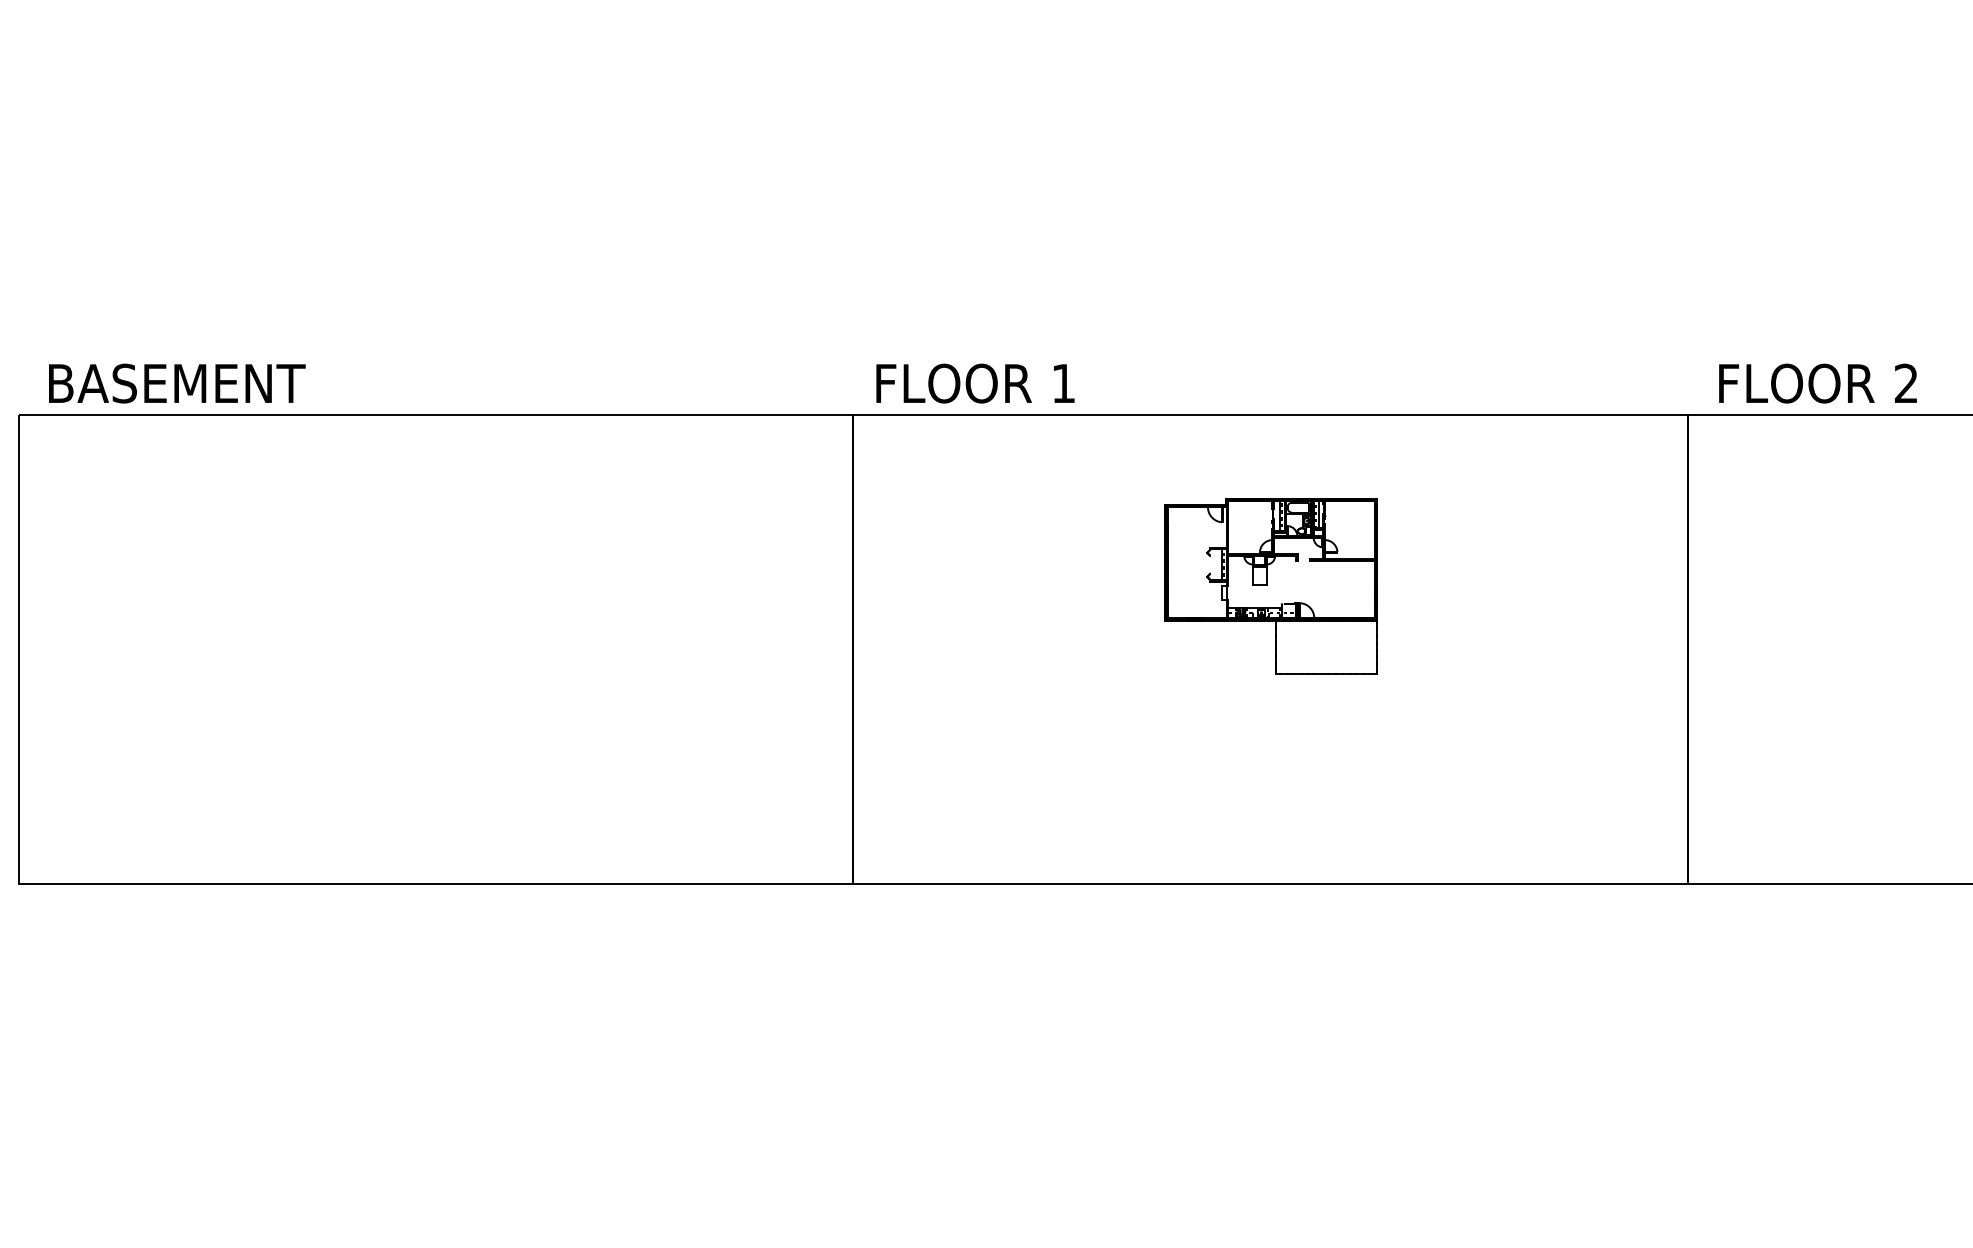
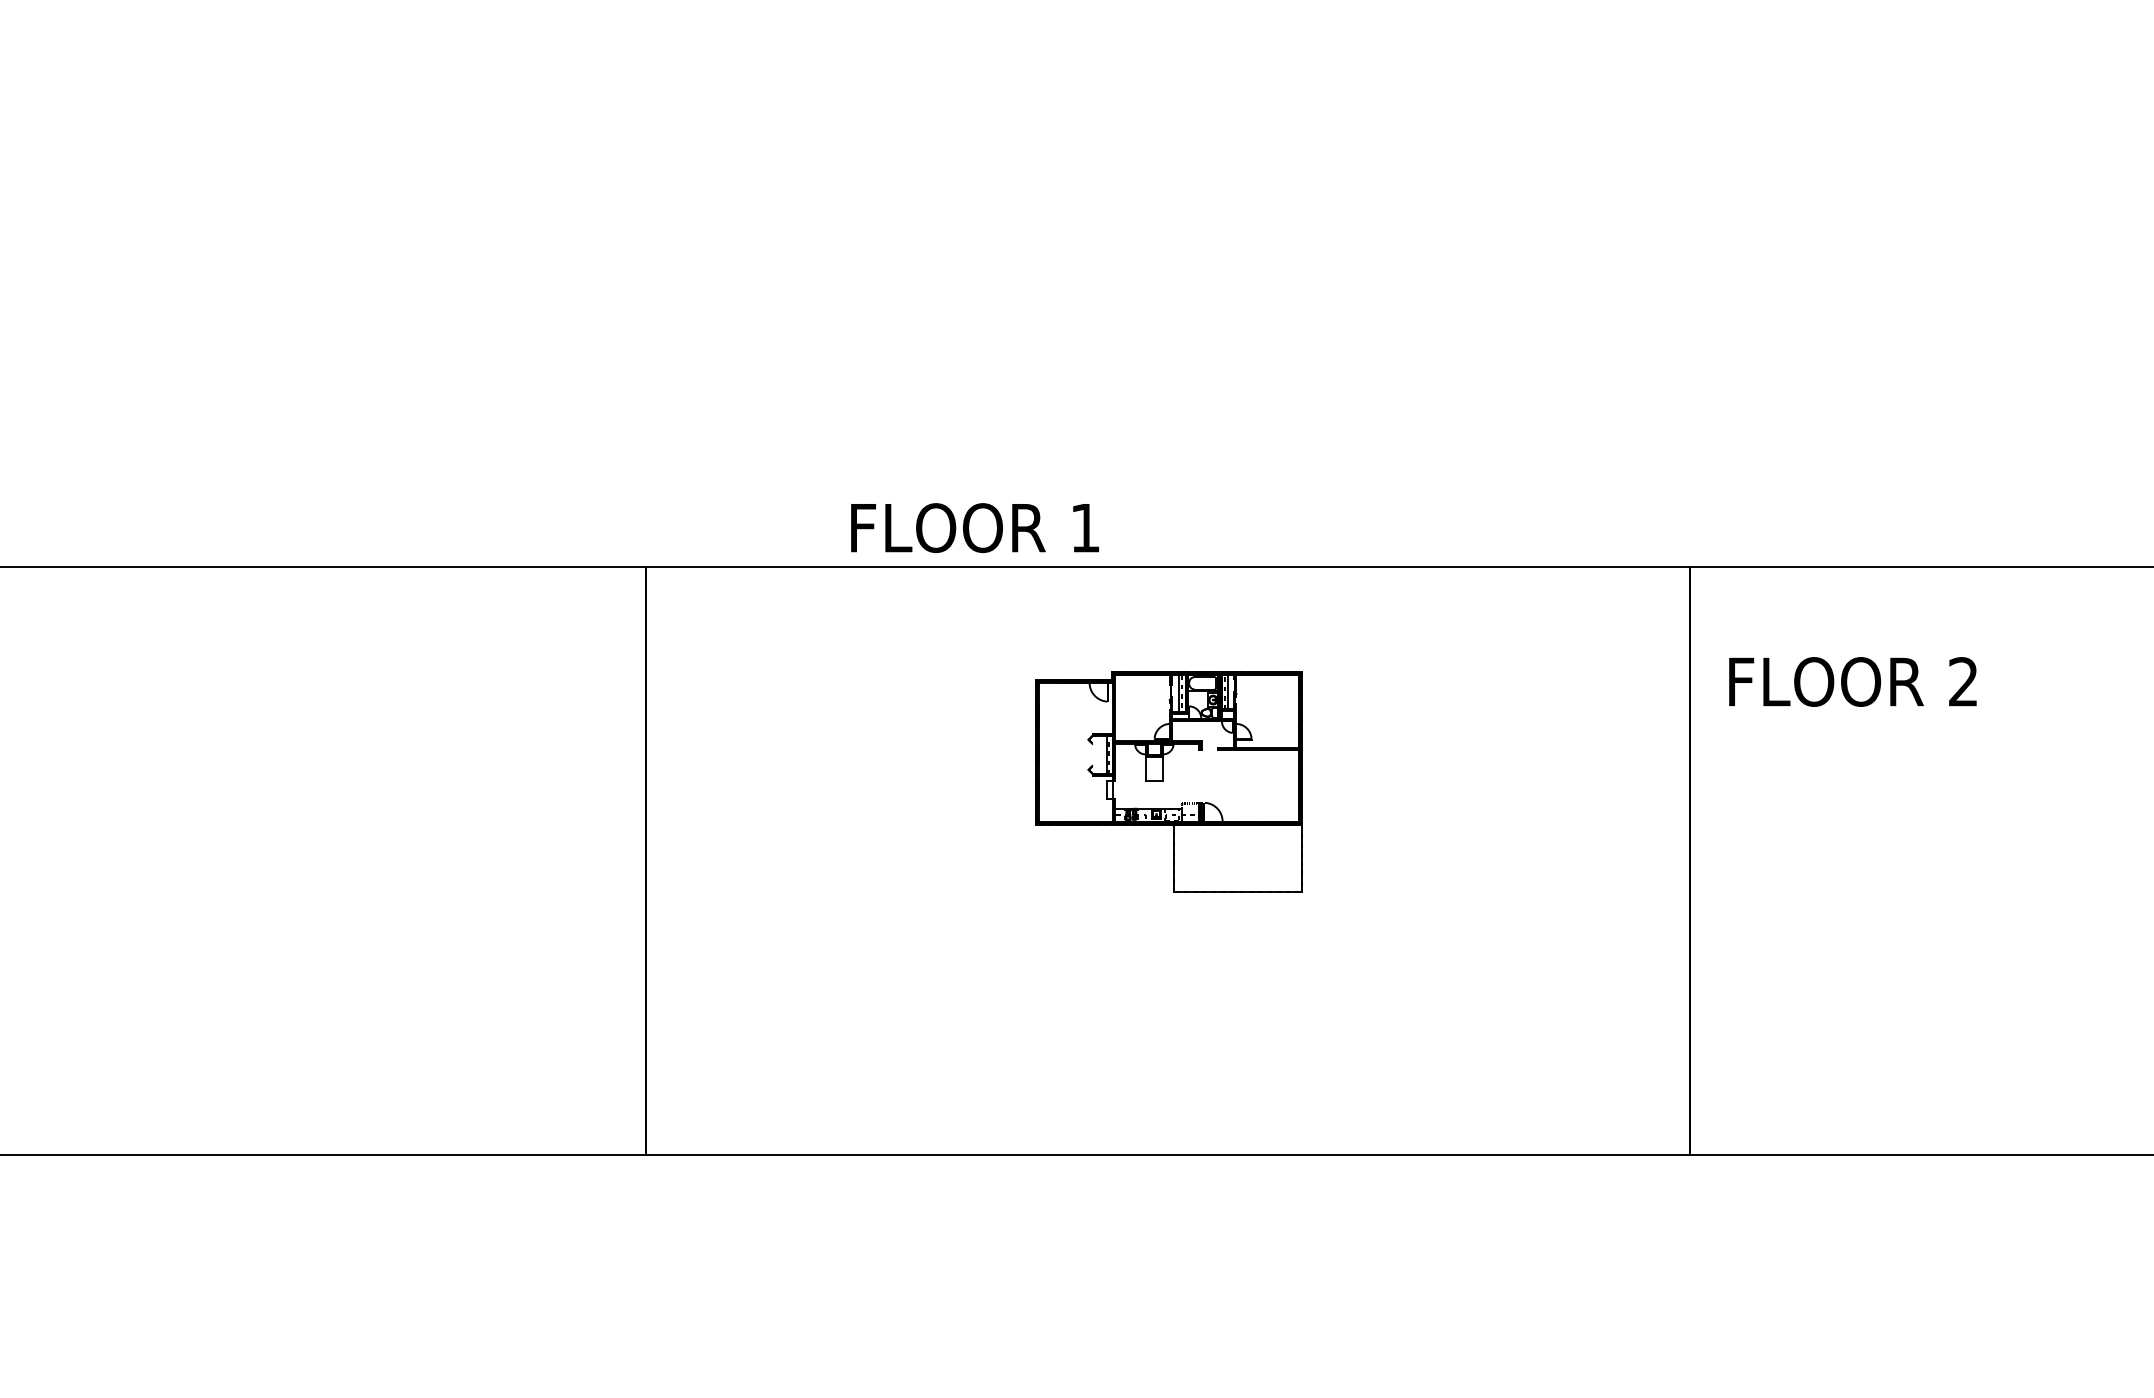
text: (975, 383) -> (975, 527), moved
text: (1817, 383) -> (1852, 681), moved

